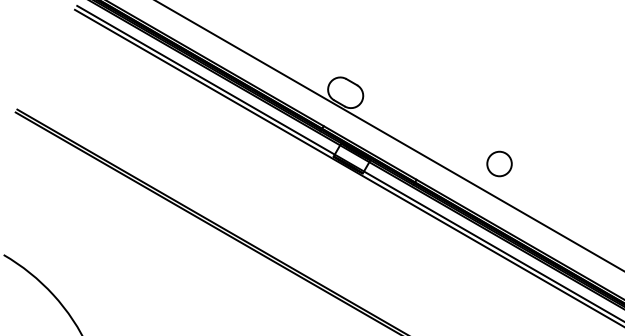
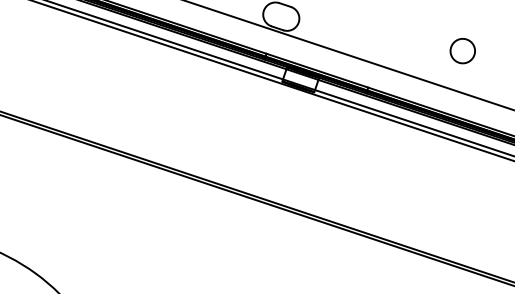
circle: (499, 163) -> (462, 50), moved

